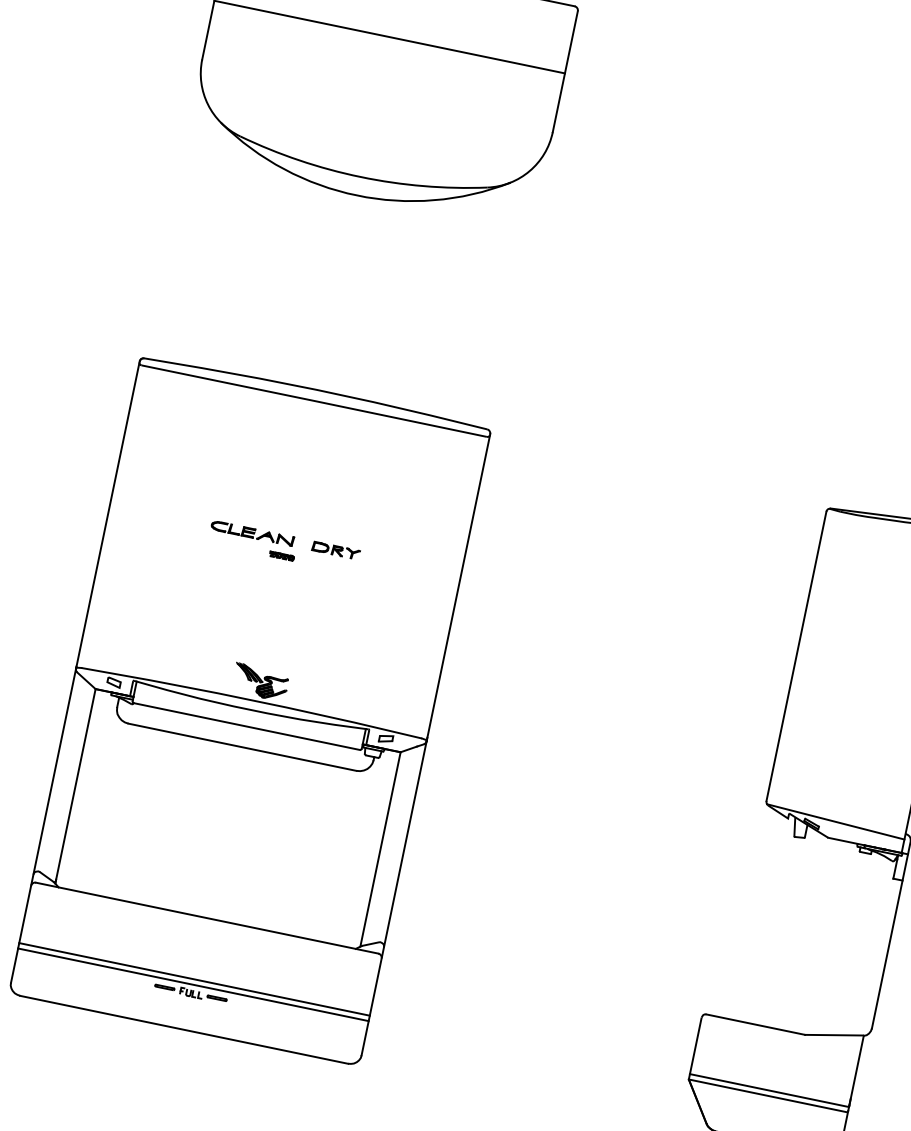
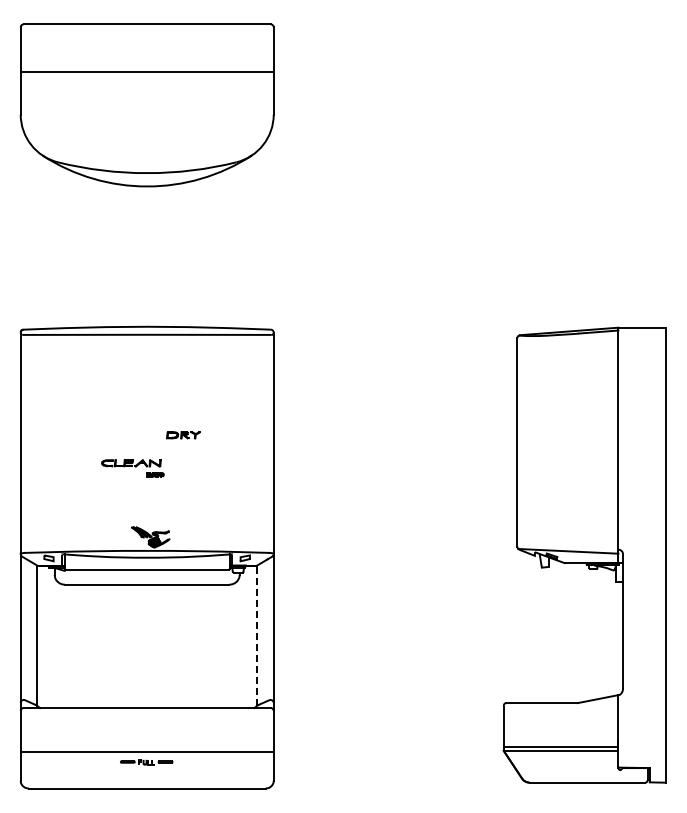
part: (252, 540) -> (132, 468), moved
line: (380, 849) -> (257, 635), solid -> dashed
line: (192, 985) -> (146, 756), removed

